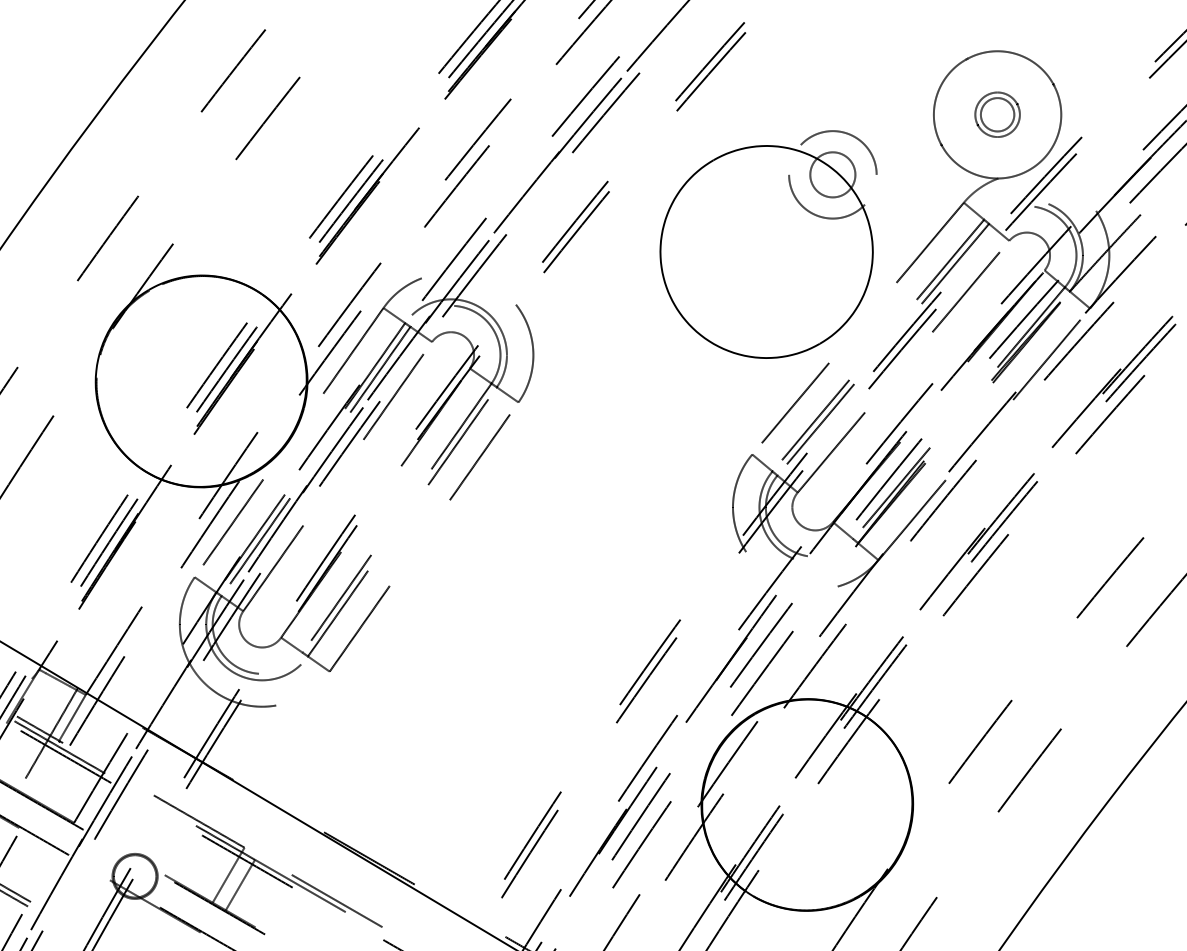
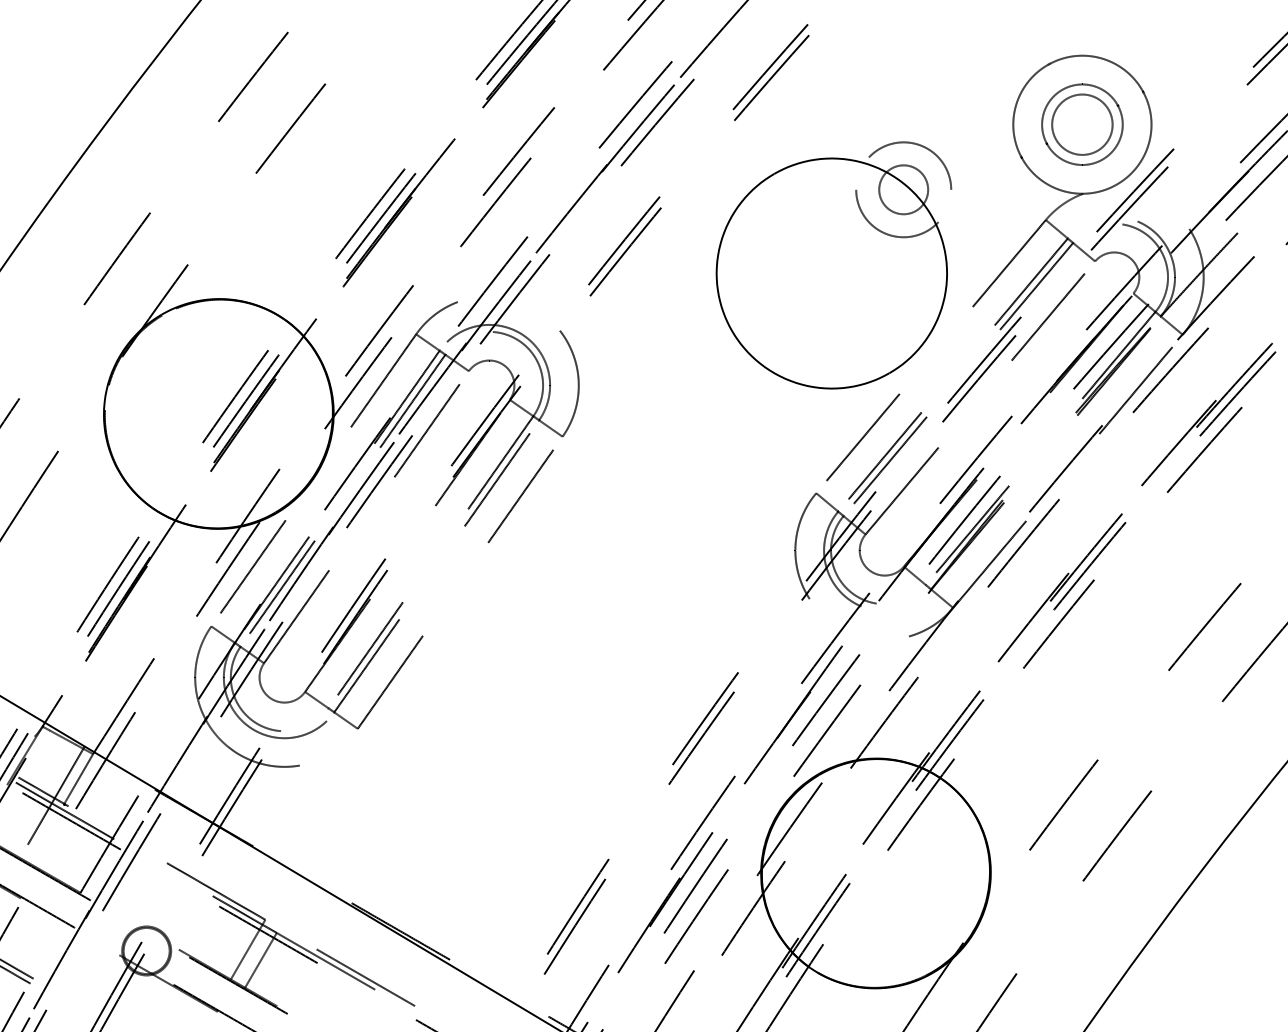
part: (997, 114) -> (1082, 124), size x1.67

